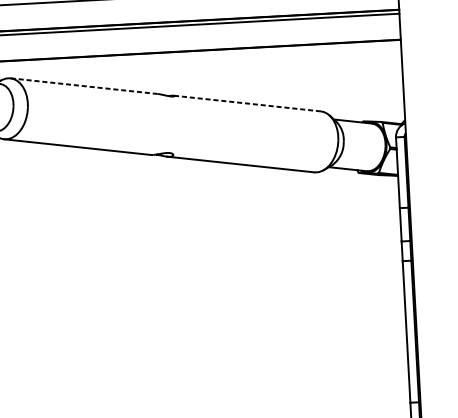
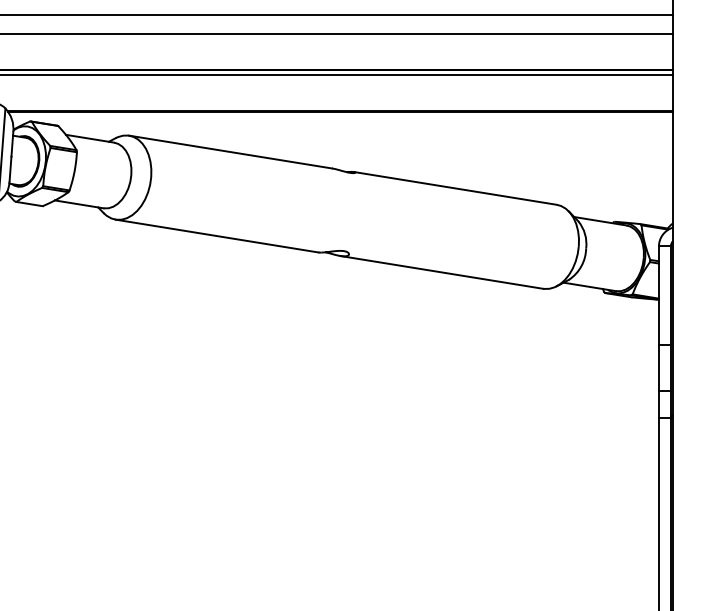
line: (84, 86) -> (230, 152), dashed -> solid
line: (247, 103) -> (455, 188), dashed -> solid

